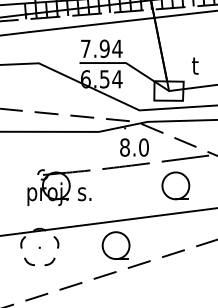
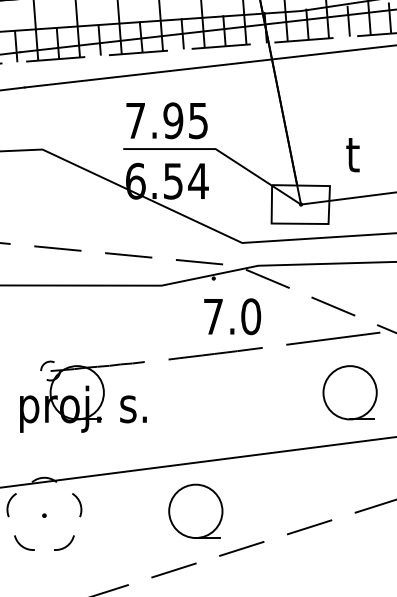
text: (117, 48) -> (198, 120), 7.94 -> 7.95
text: (124, 147) -> (212, 316), 8.0 -> 7.0
part: (175, 185) -> (349, 392), moved

